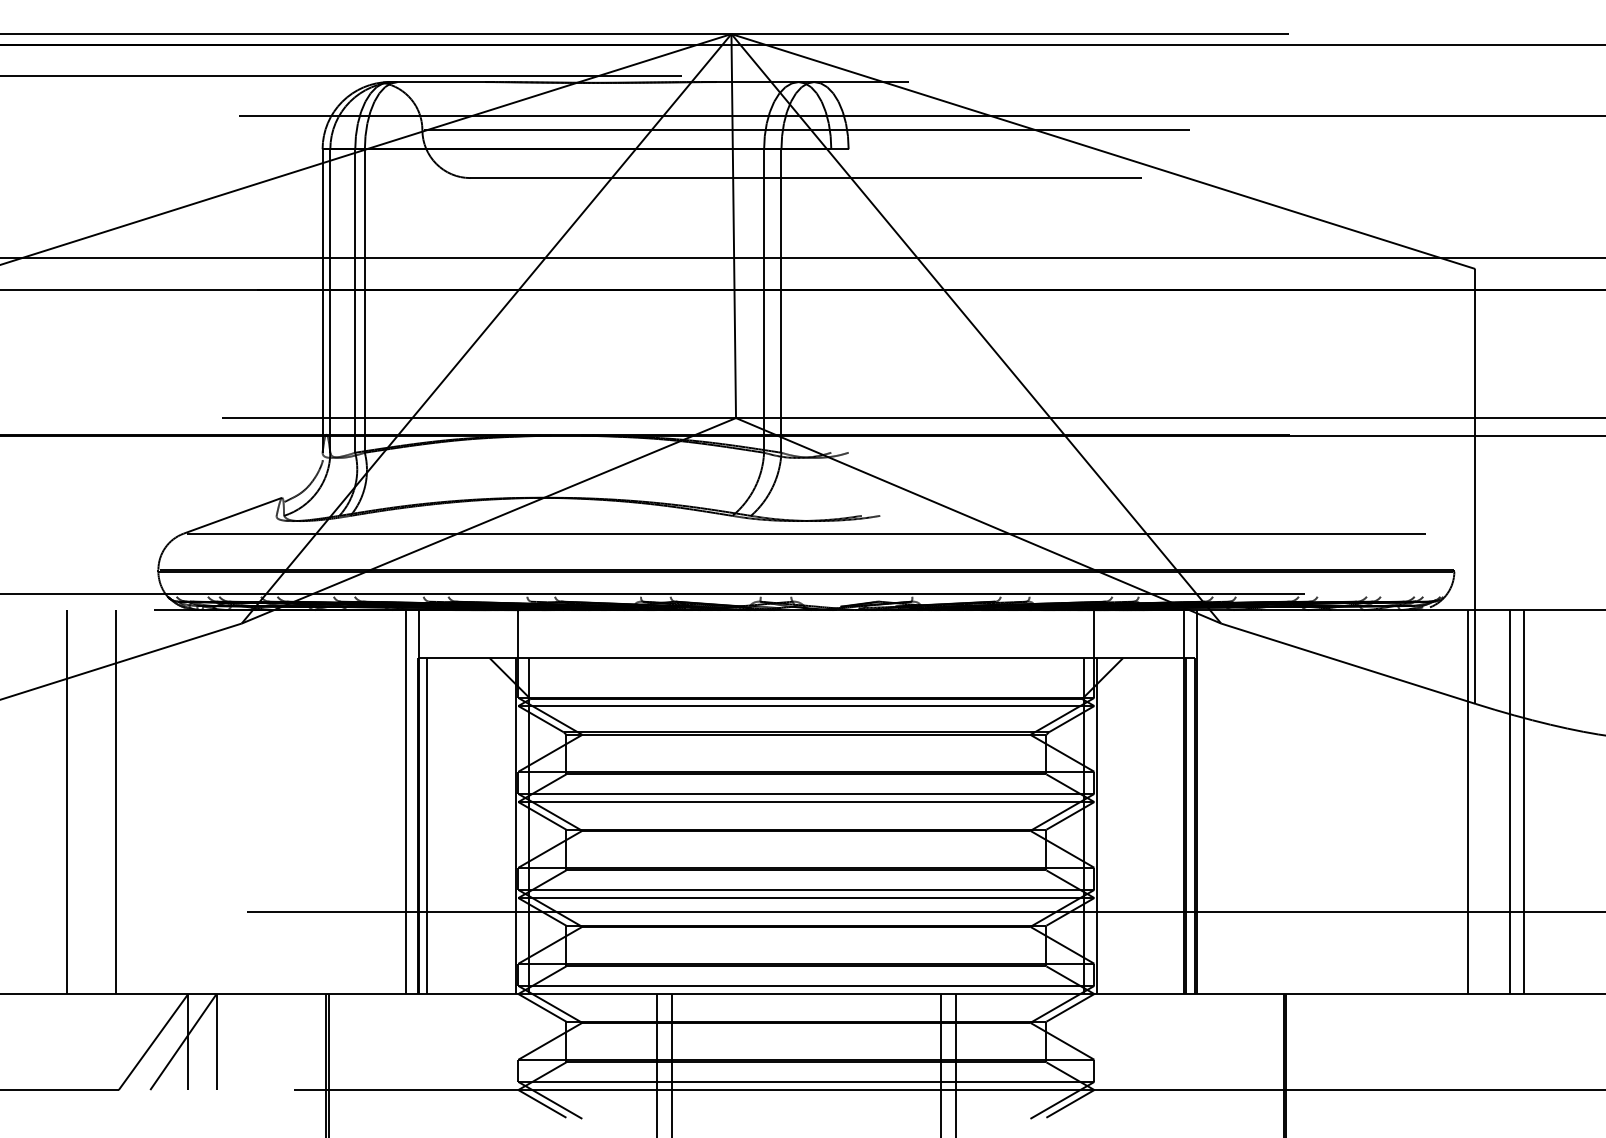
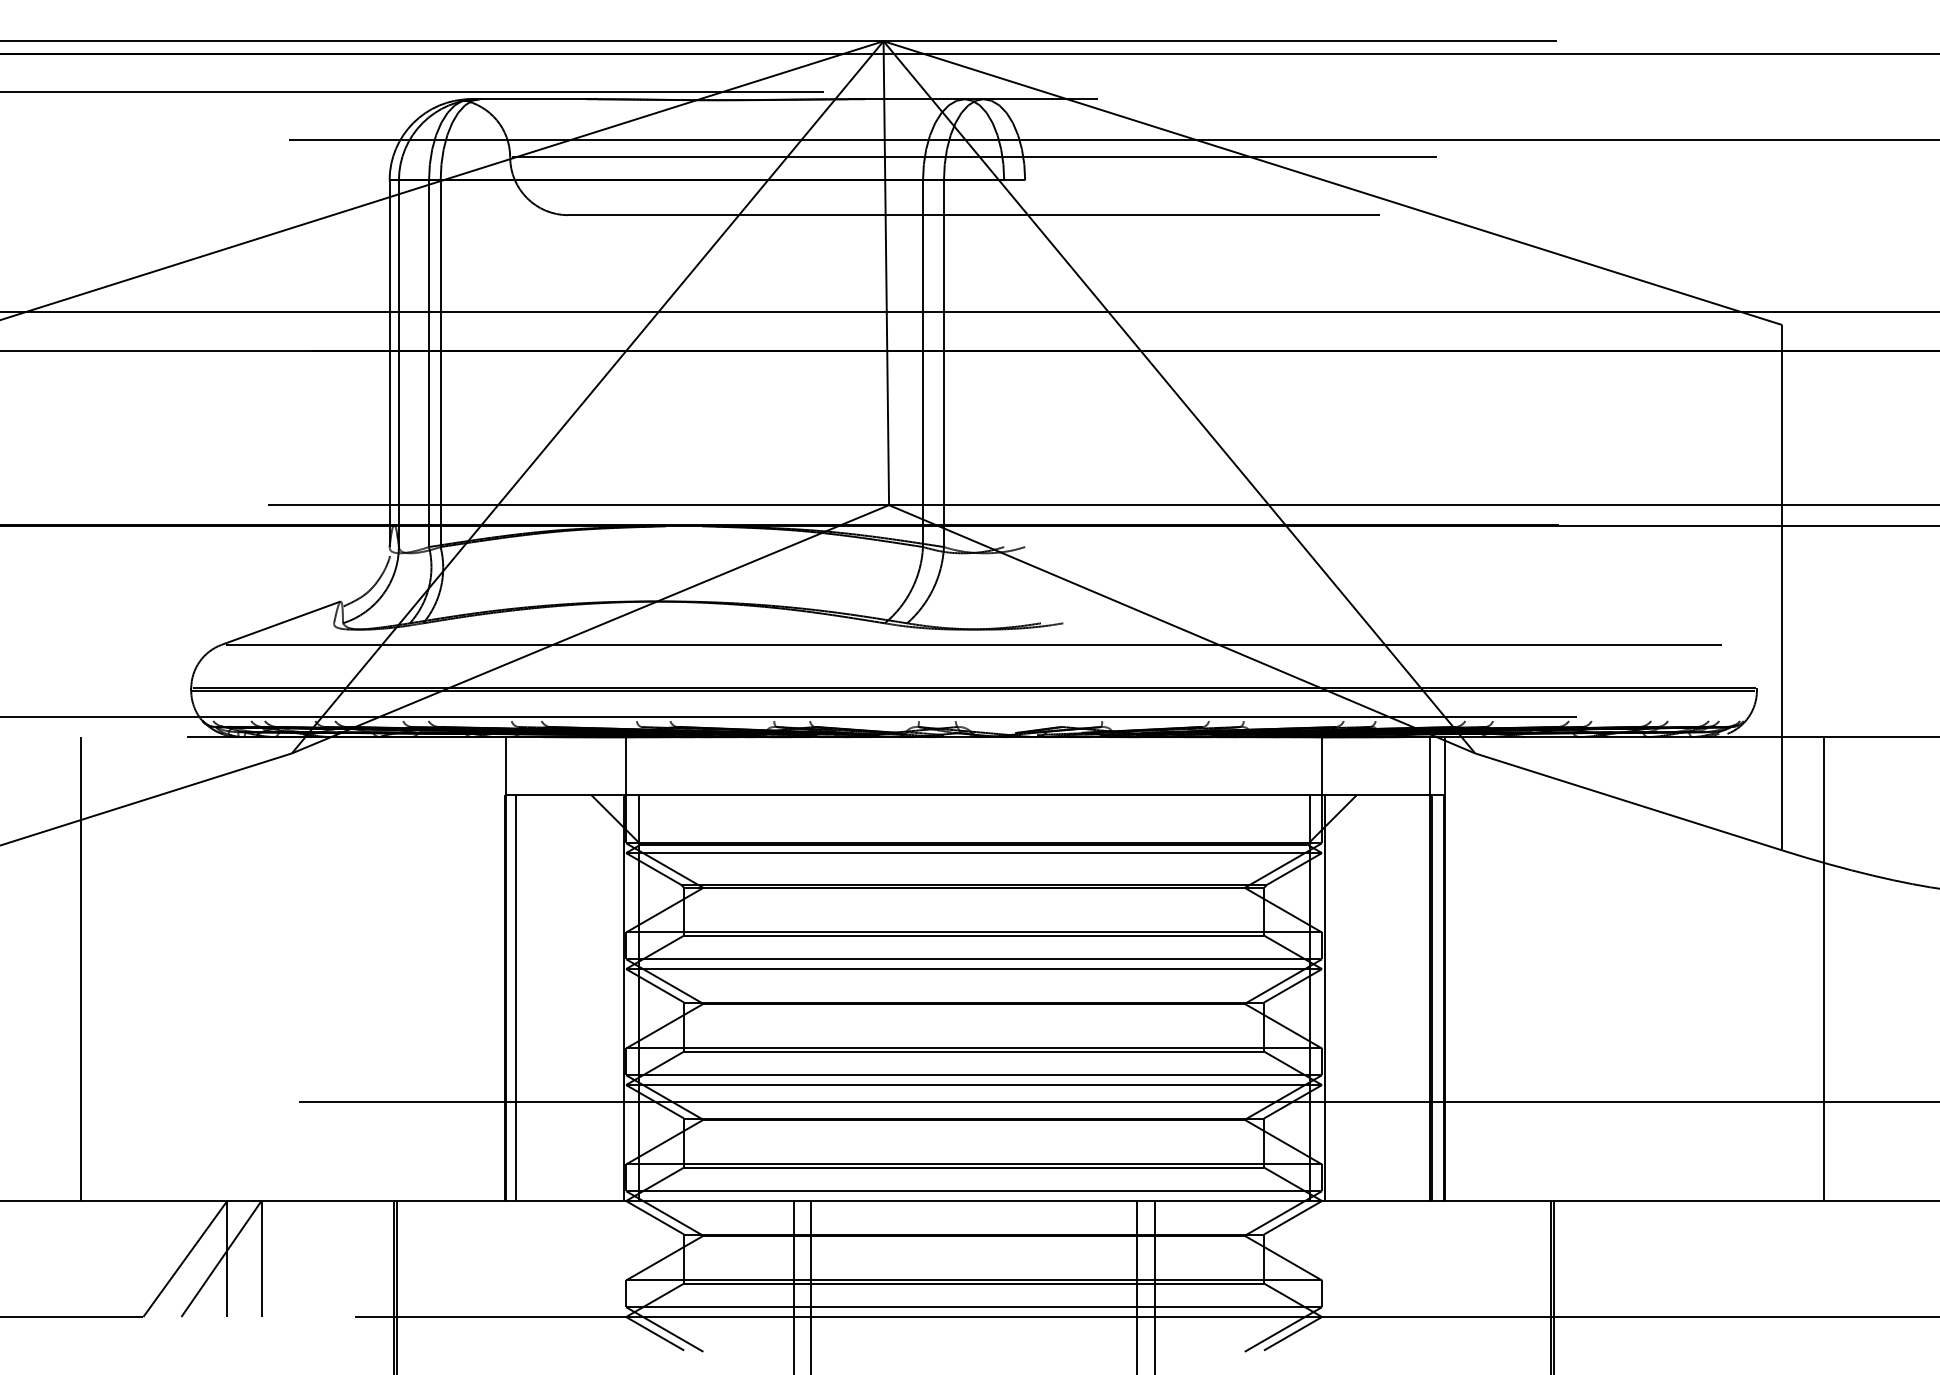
line: (115, 802) -> (139, 969), removed
line: (406, 802) -> (490, 969), removed
line: (1468, 802) -> (1773, 969), removed
line: (1523, 802) -> (1840, 969), removed

